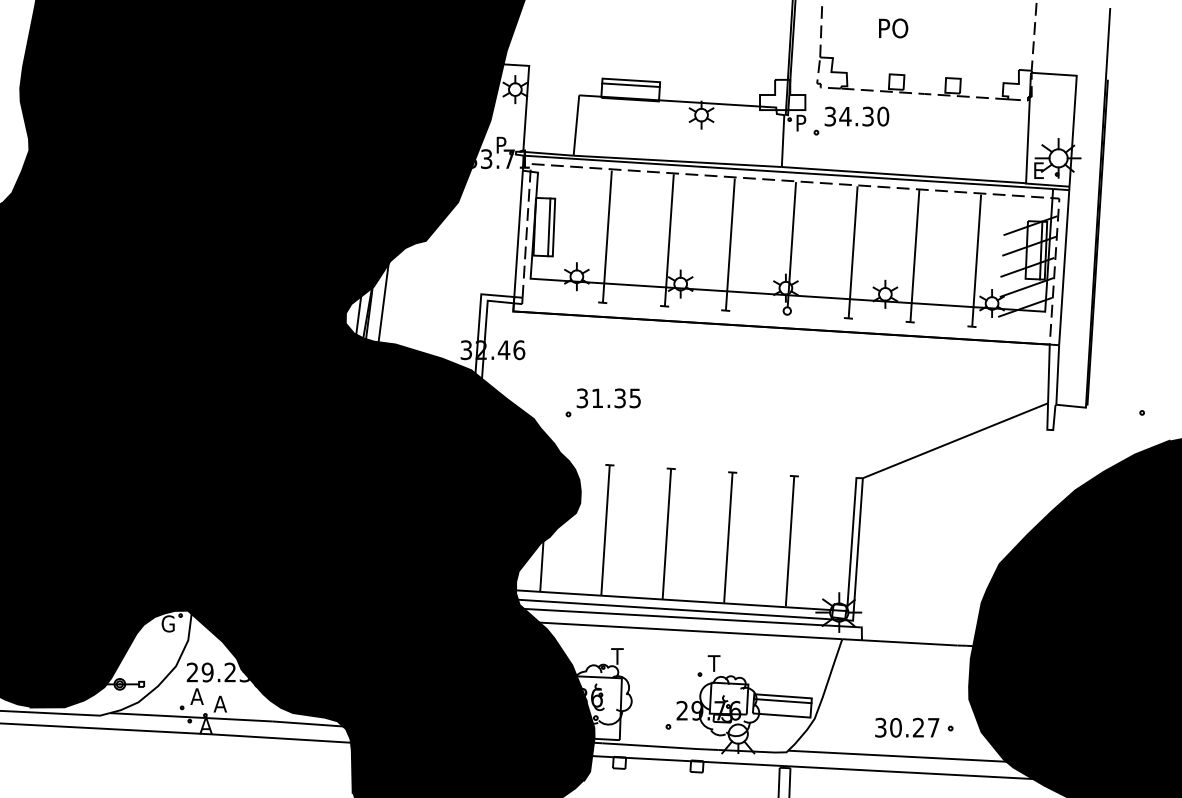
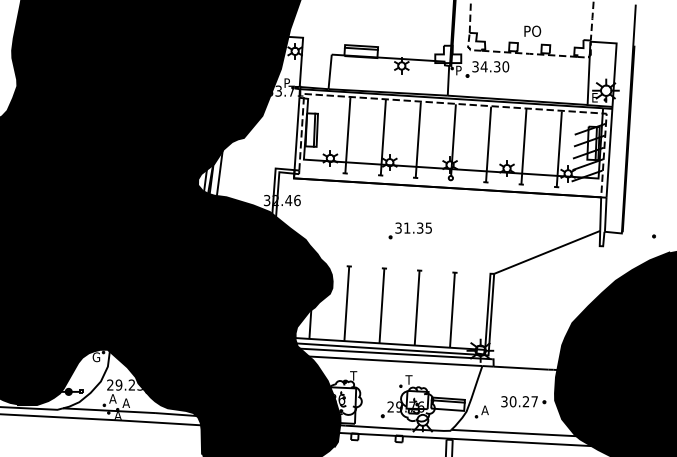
text: (893, 26) -> (532, 30), moved
part: (601, 402) -> (409, 230), moved
part: (840, 718) -> (481, 411), added
part: (914, 727) -> (523, 401), moved

